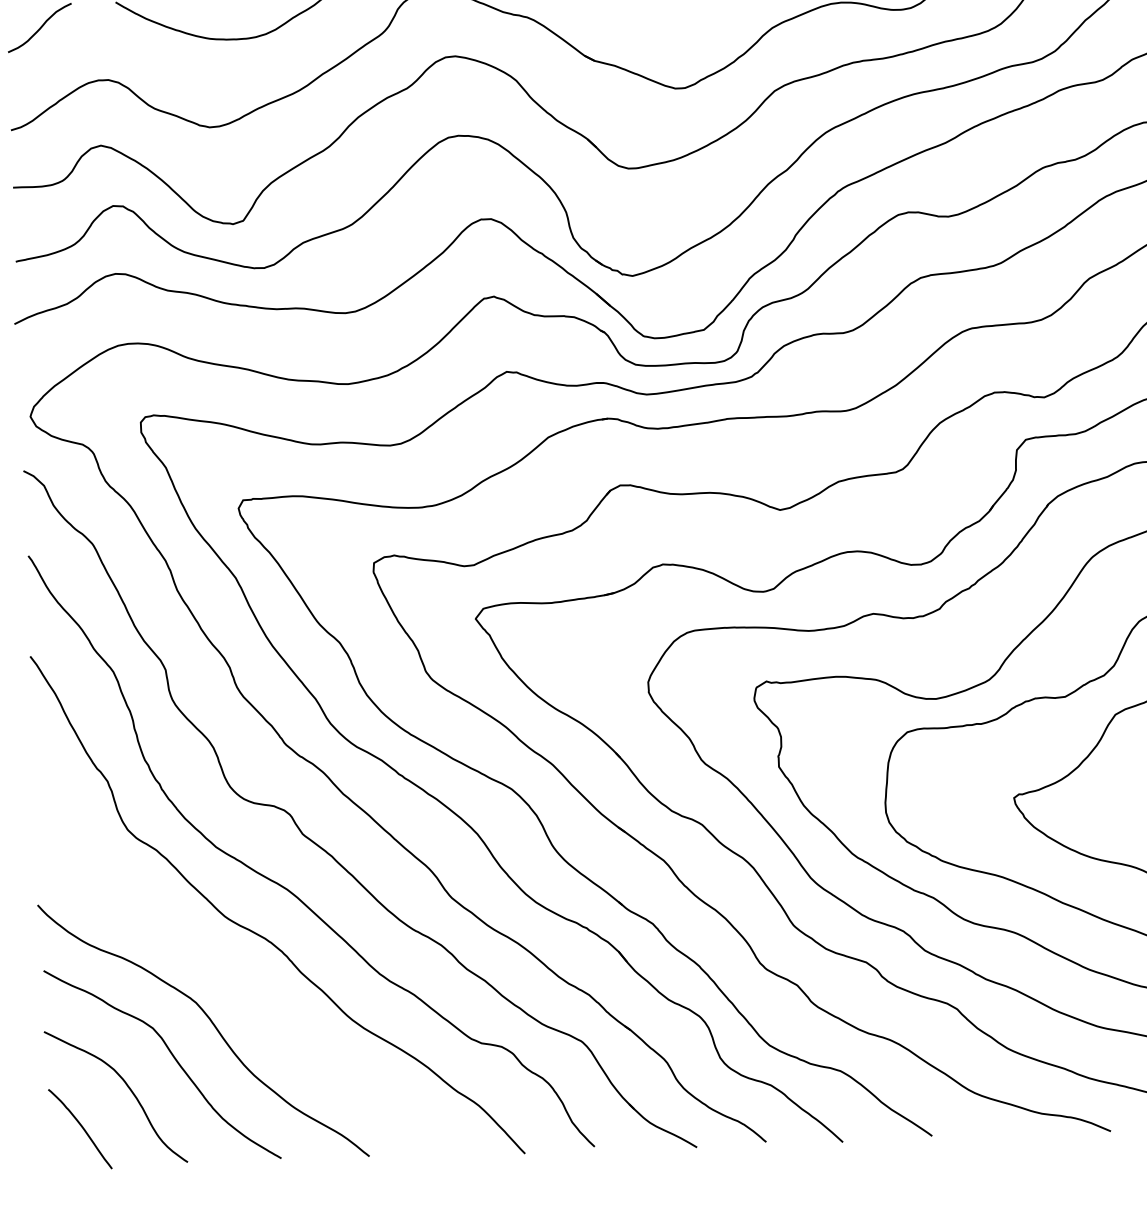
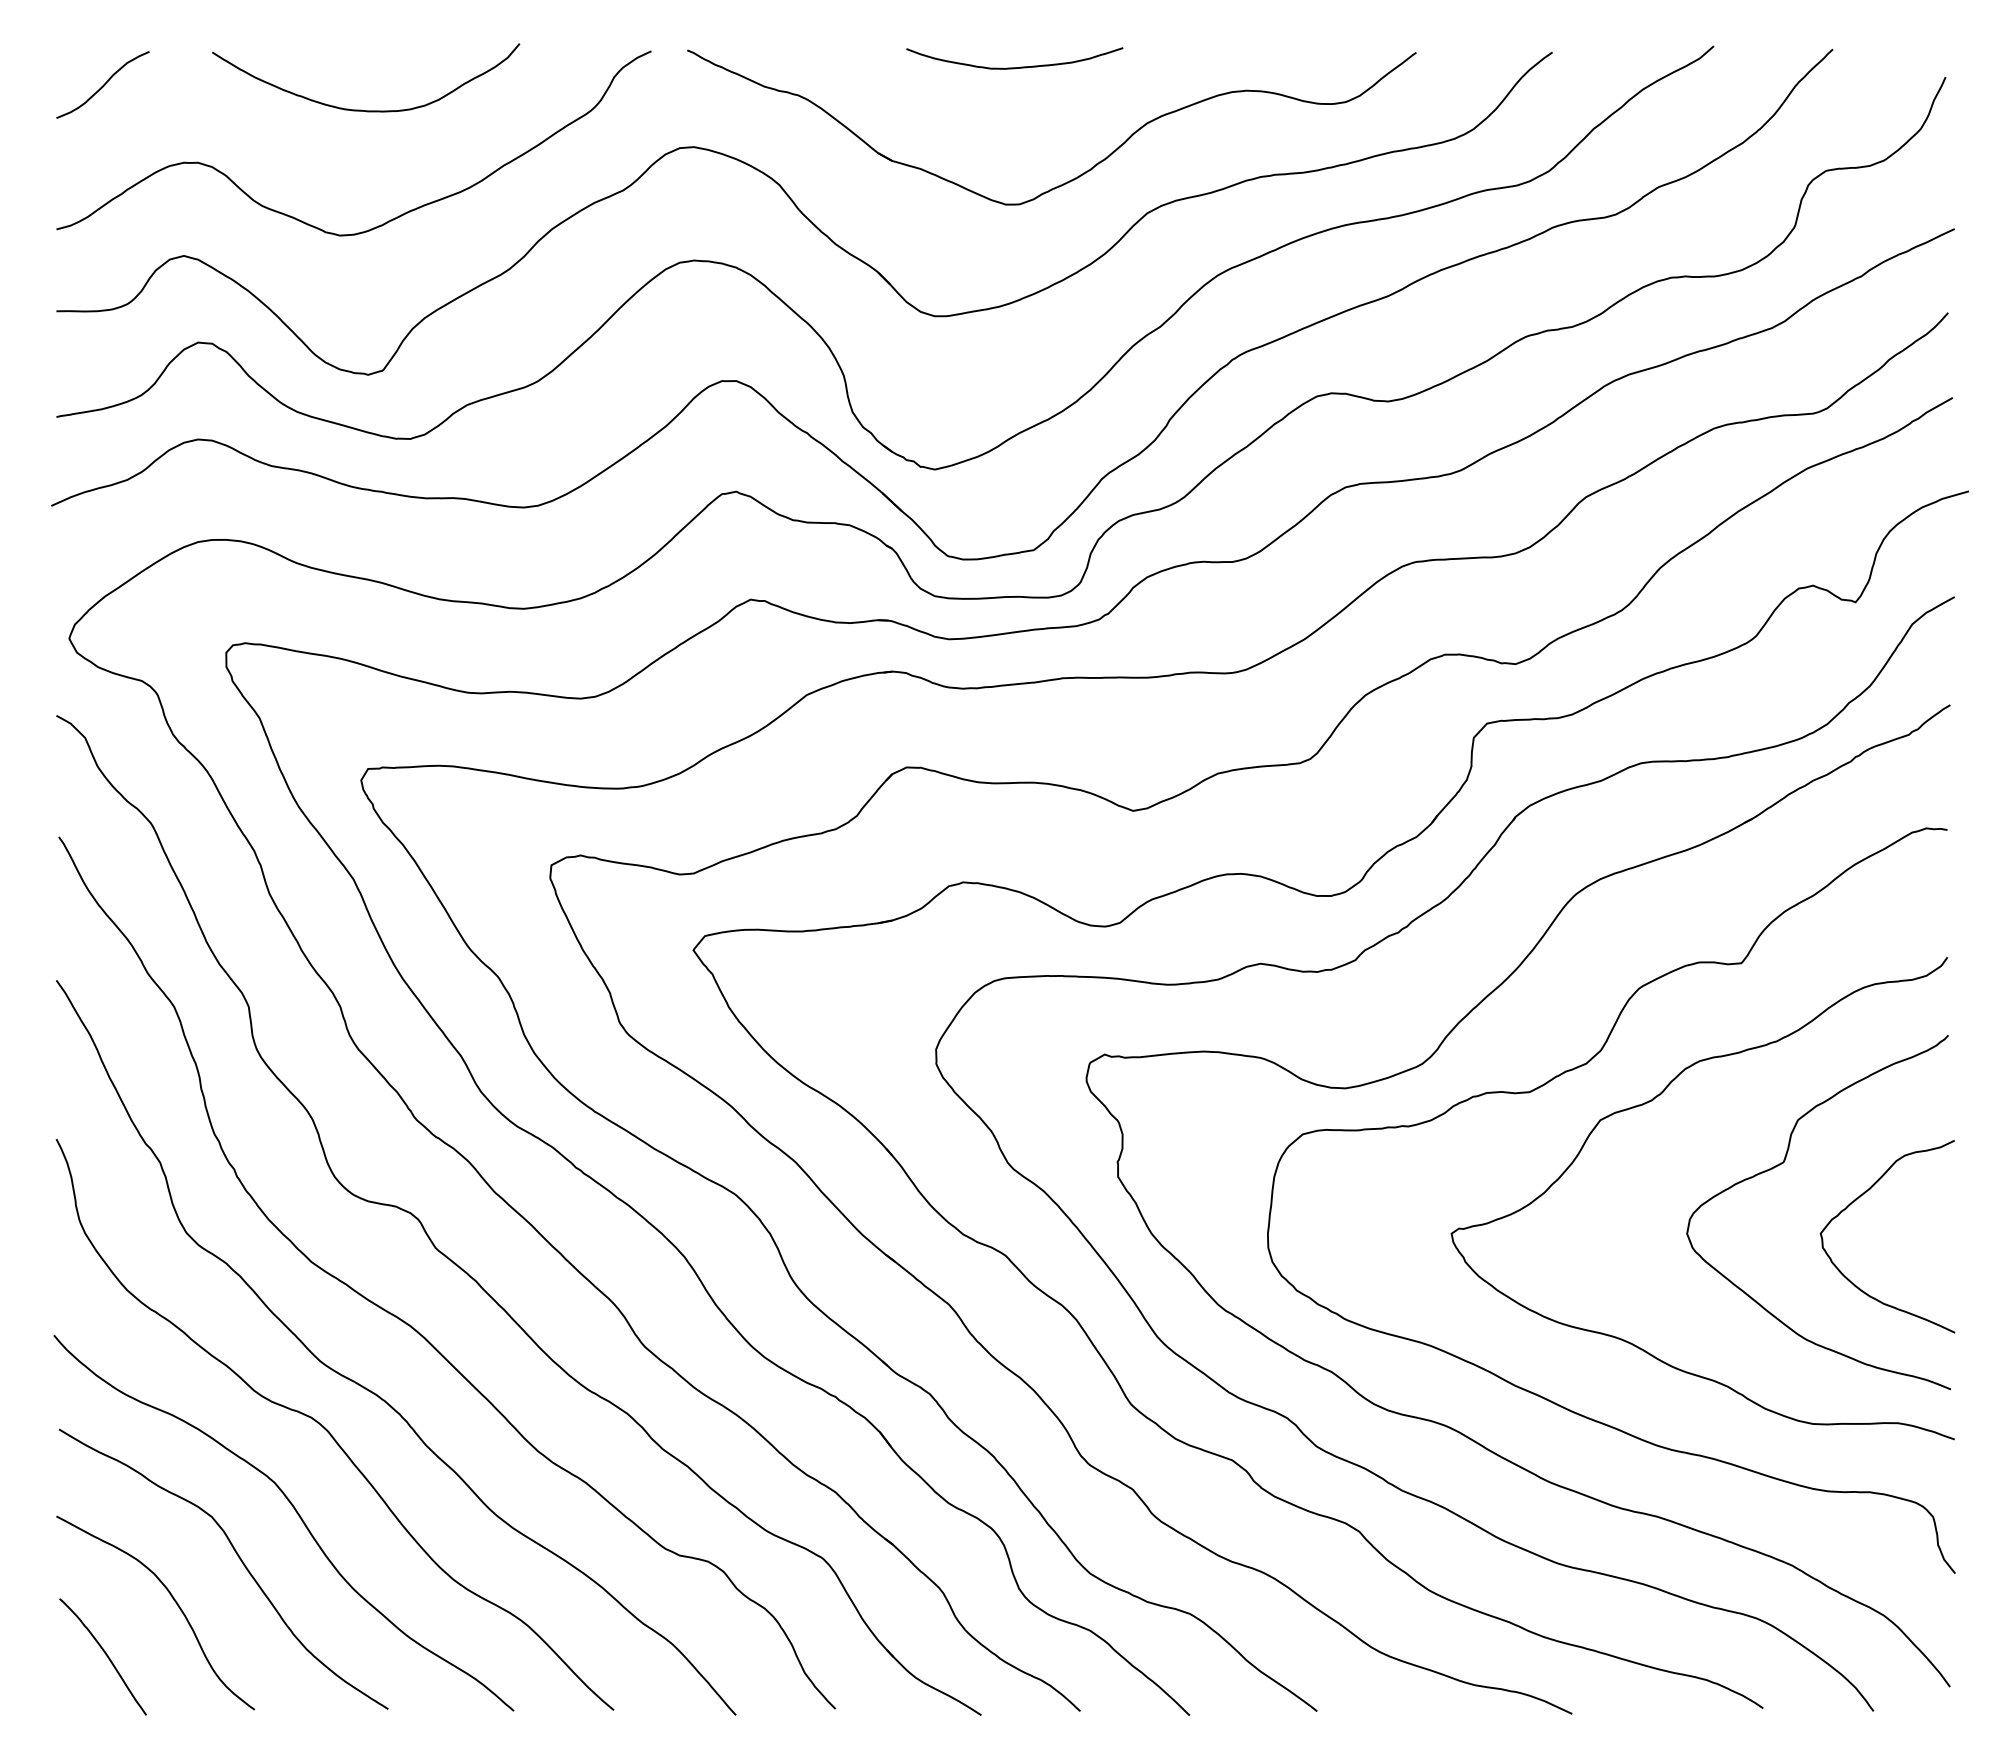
curve: (232, 964) -> (328, 1430), added

